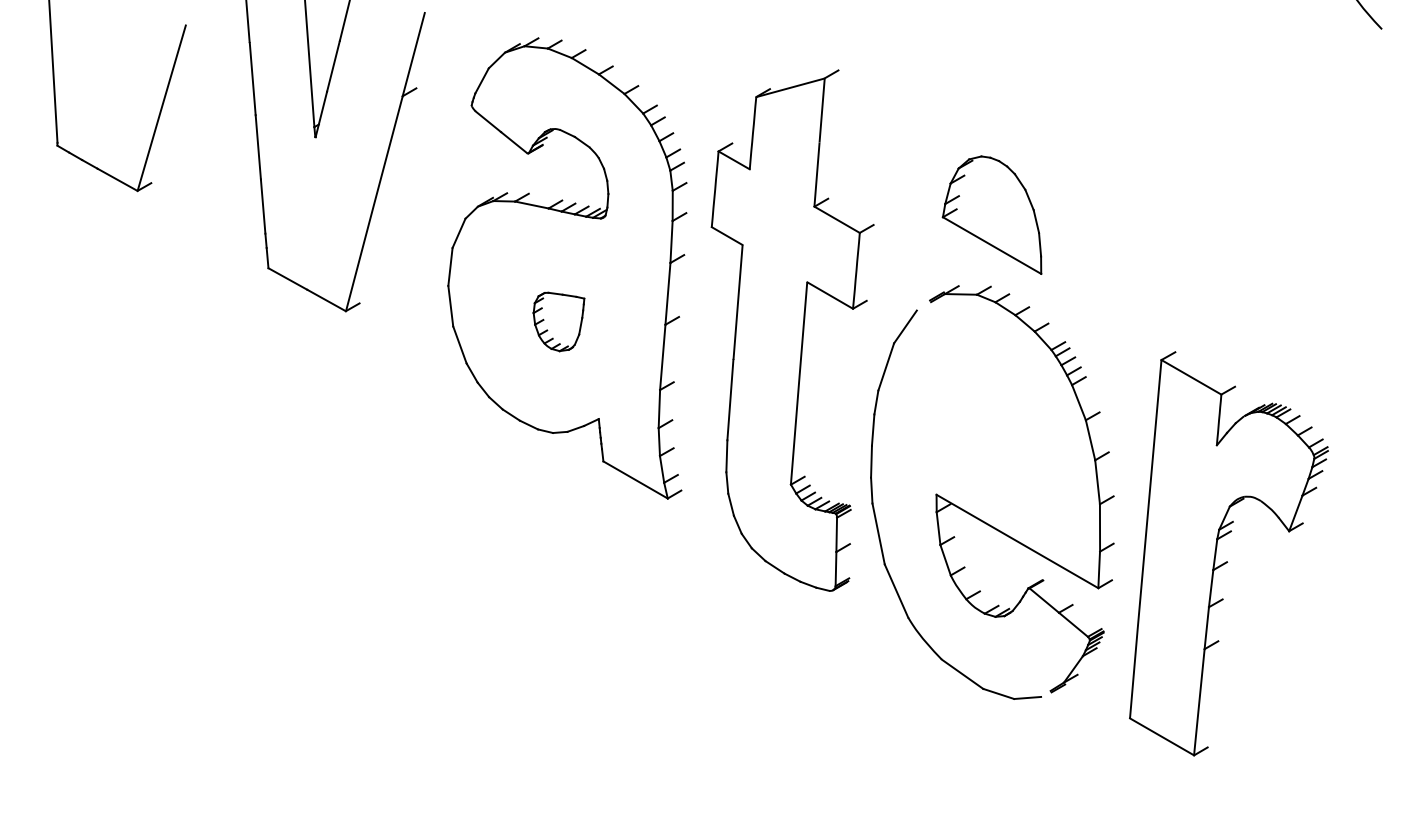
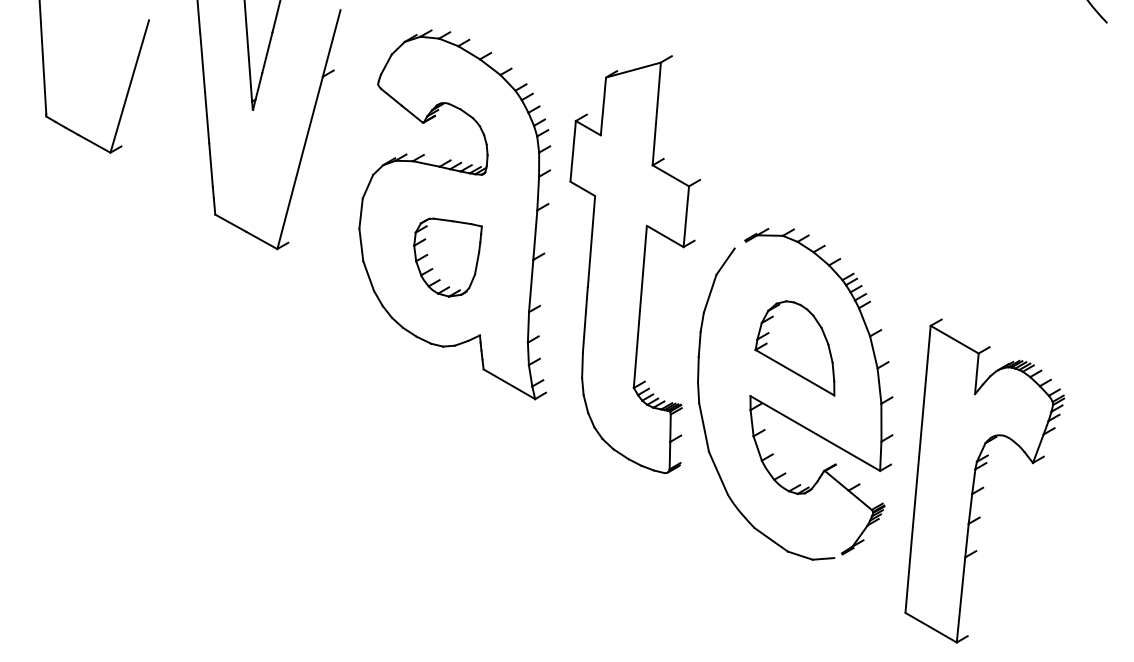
part: (991, 214) -> (794, 347), moved
part: (558, 321) -> (447, 257), size x1.67
part: (1227, 561) -> (983, 487), moved

